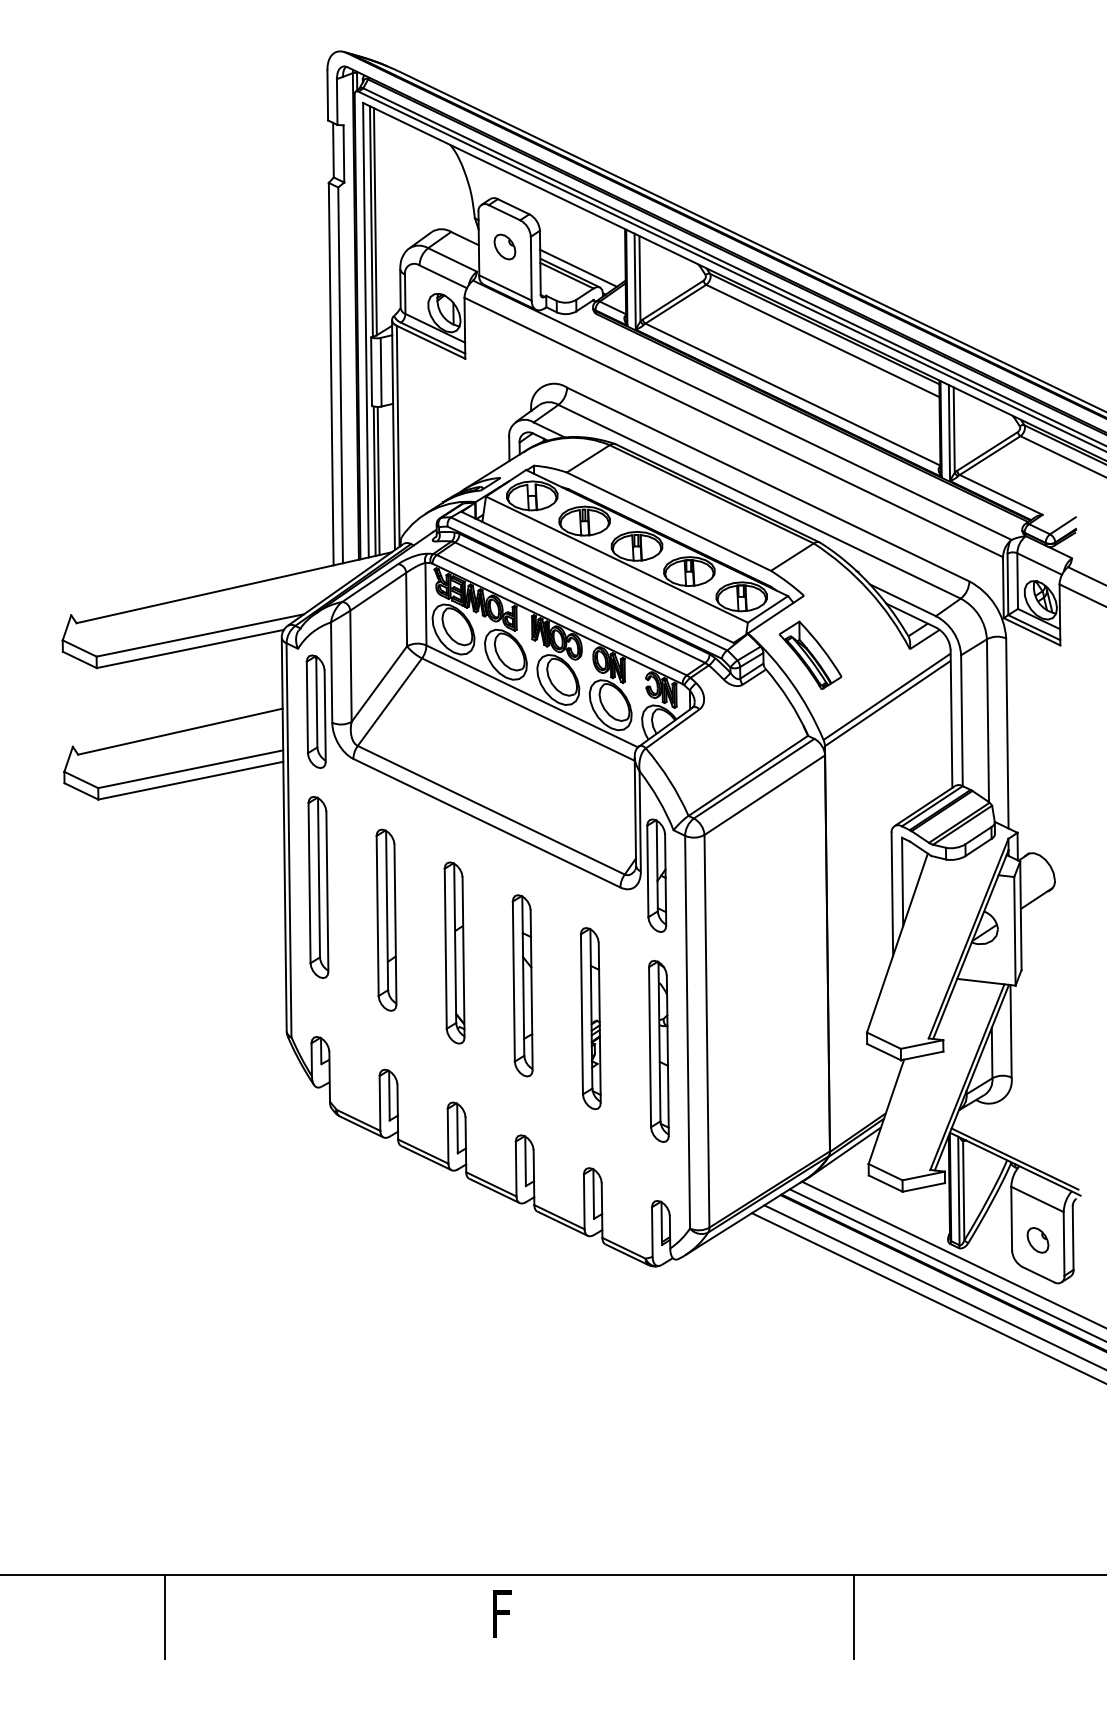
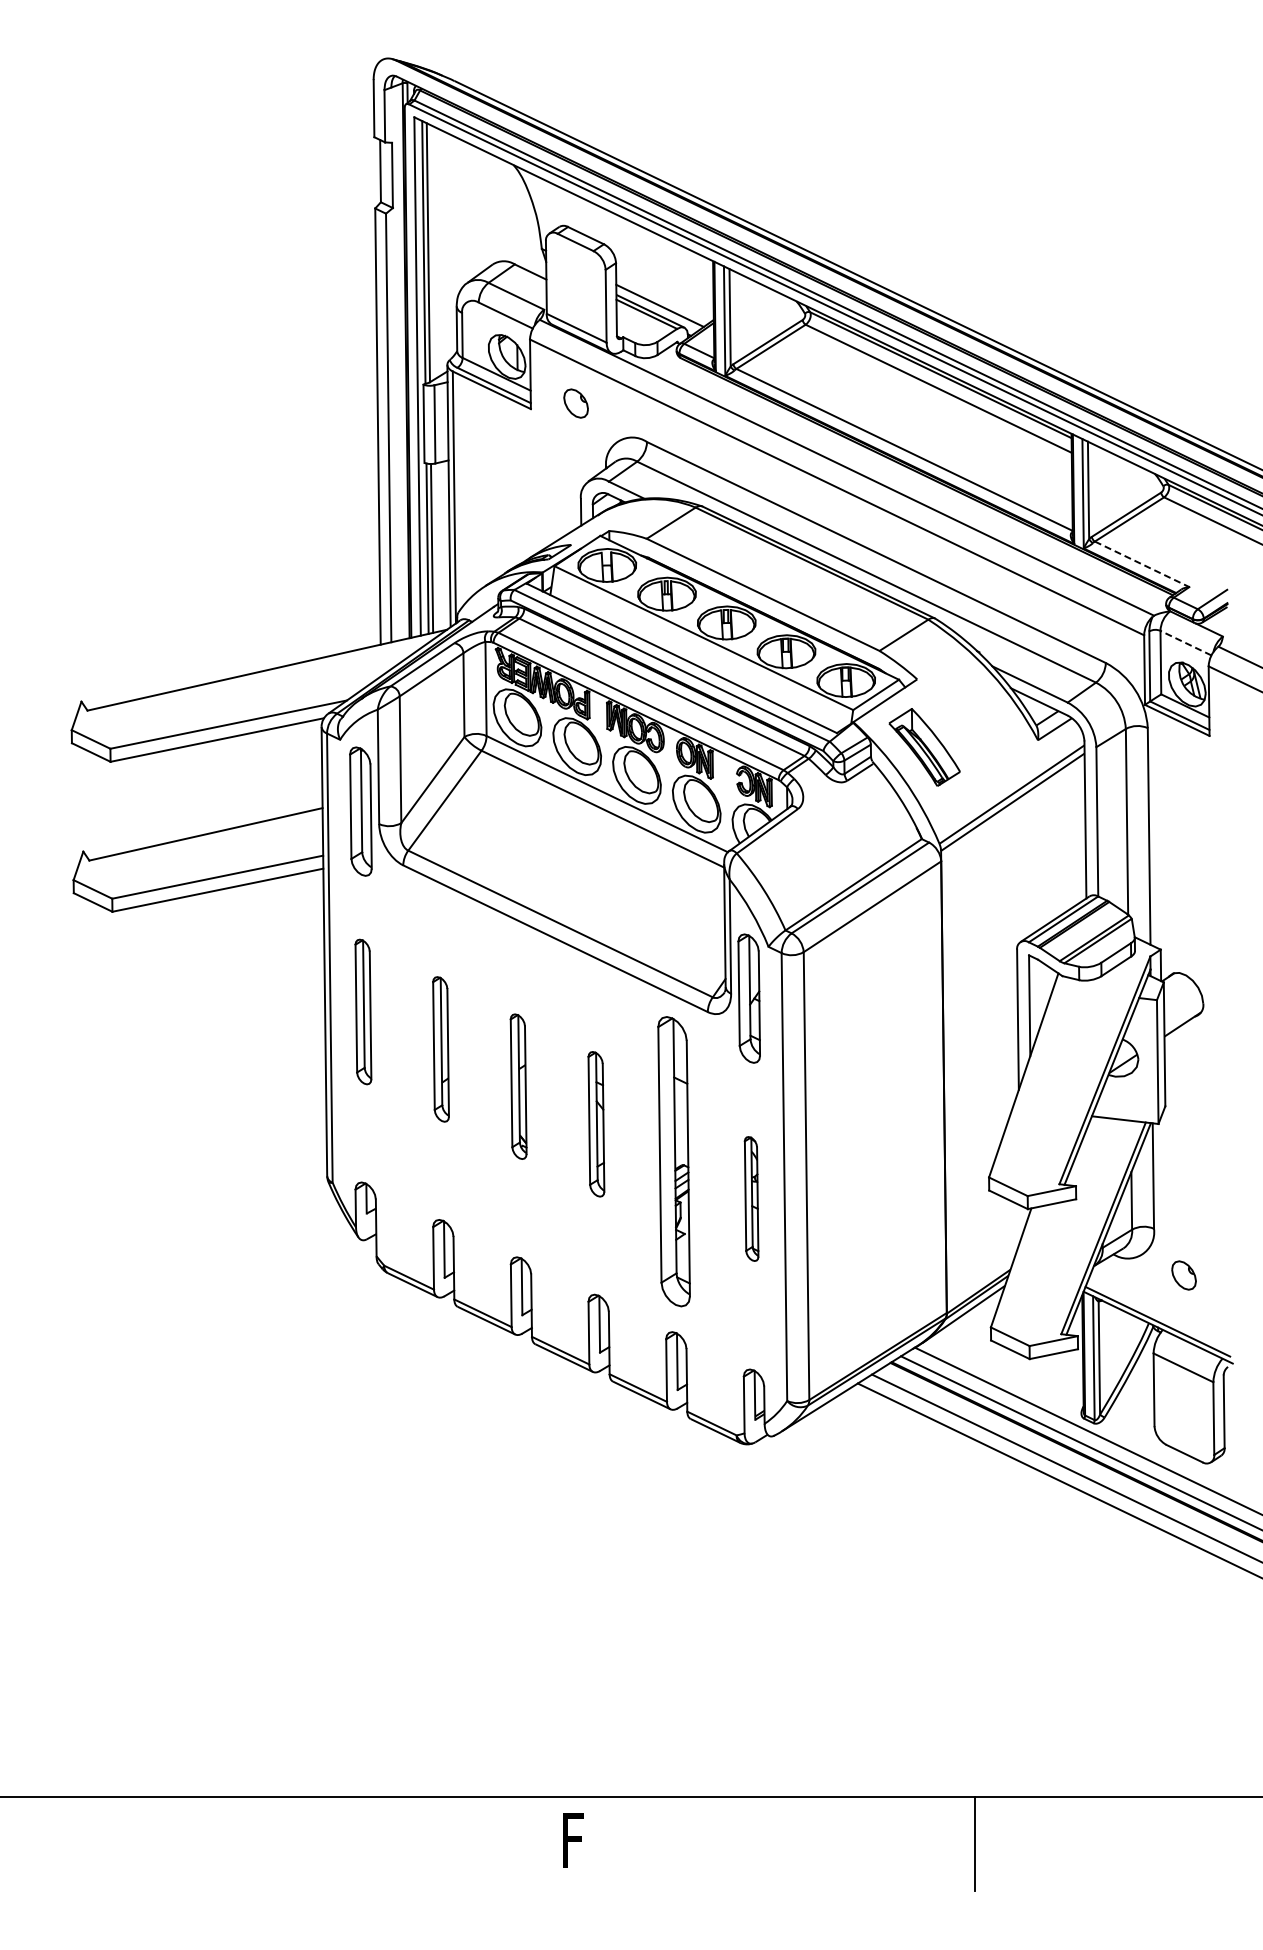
part: (504, 246) -> (575, 403), moved
line: (1001, 495) -> (1142, 564), solid -> dashed
line: (1039, 563) -> (1185, 642), solid -> dashed
part: (318, 887) -> (363, 1011), size x0.7
part: (386, 920) -> (440, 1049), size x0.7
part: (454, 952) -> (518, 1086), size x0.7
part: (522, 986) -> (596, 1124), size x0.7
part: (590, 1018) -> (673, 1161), size x1.4
part: (658, 1050) -> (751, 1198), size x0.6
part: (1037, 1240) -> (1183, 1275), moved
line: (164, 1616) -> (187, 1843), removed

